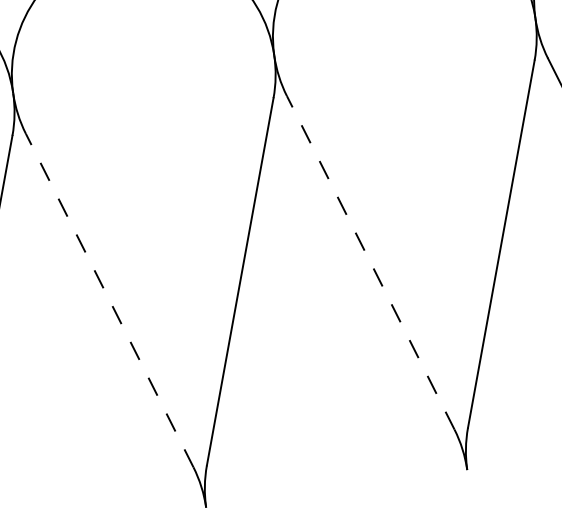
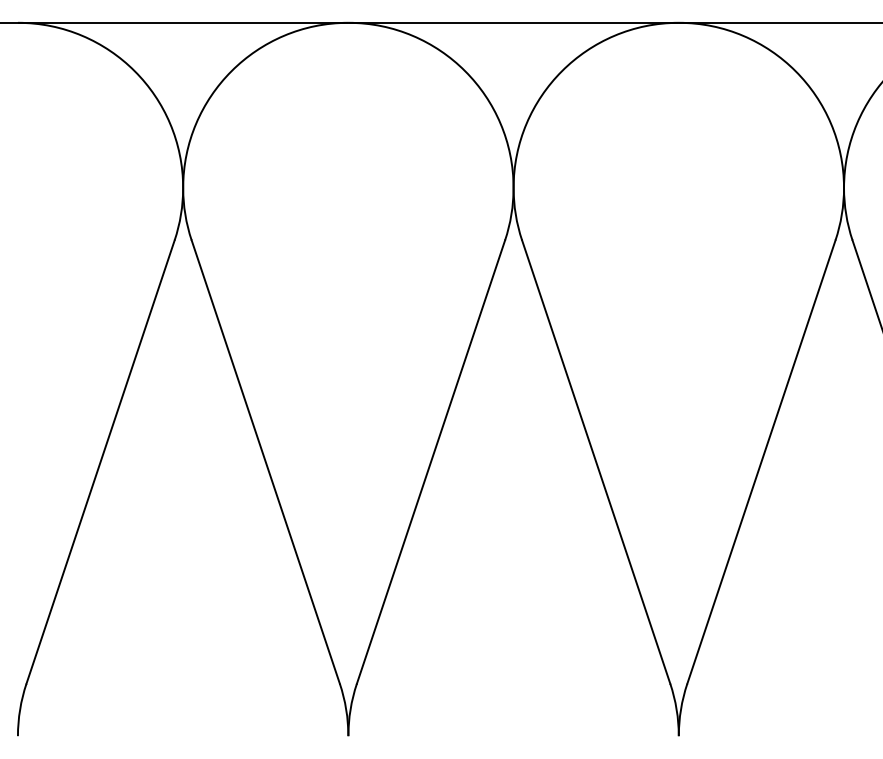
line: (371, 263) -> (596, 462), dashed -> solid
line: (109, 300) -> (265, 462), dashed -> solid

